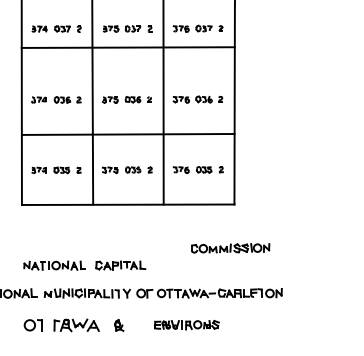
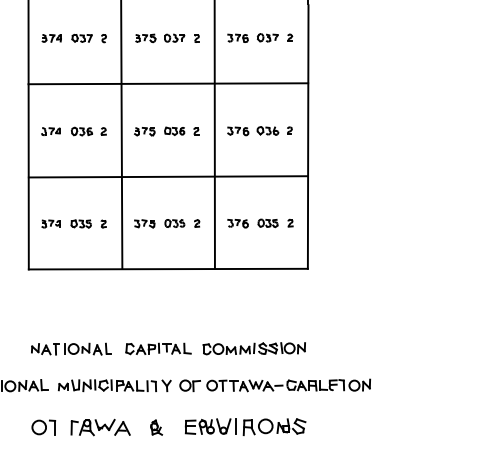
line: (127, 47) -> (167, 83), moved
part: (230, 248) -> (254, 348), moved
part: (186, 325) -> (244, 427), size x1.43

